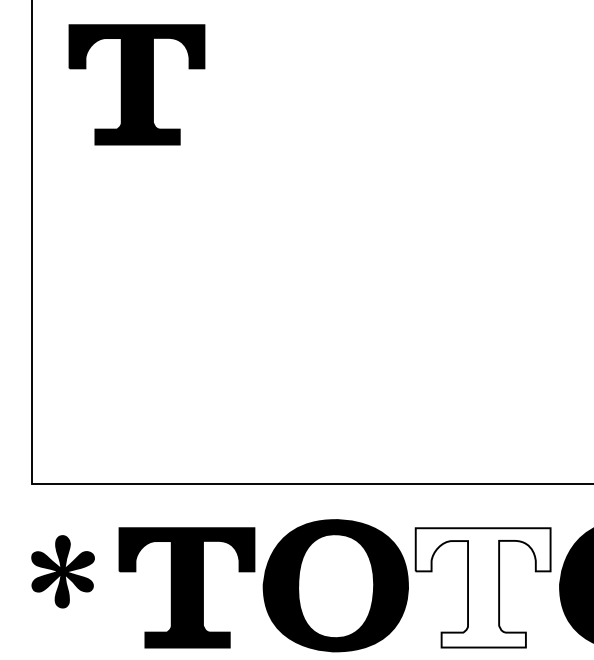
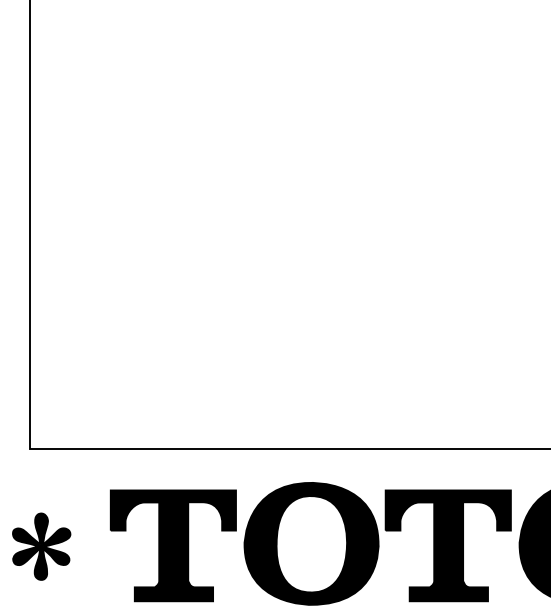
part: (136, 84) -> (126, 78), removed
part: (62, 571) -> (41, 546), moved
fill: (482, 587) -> (447, 545), added

